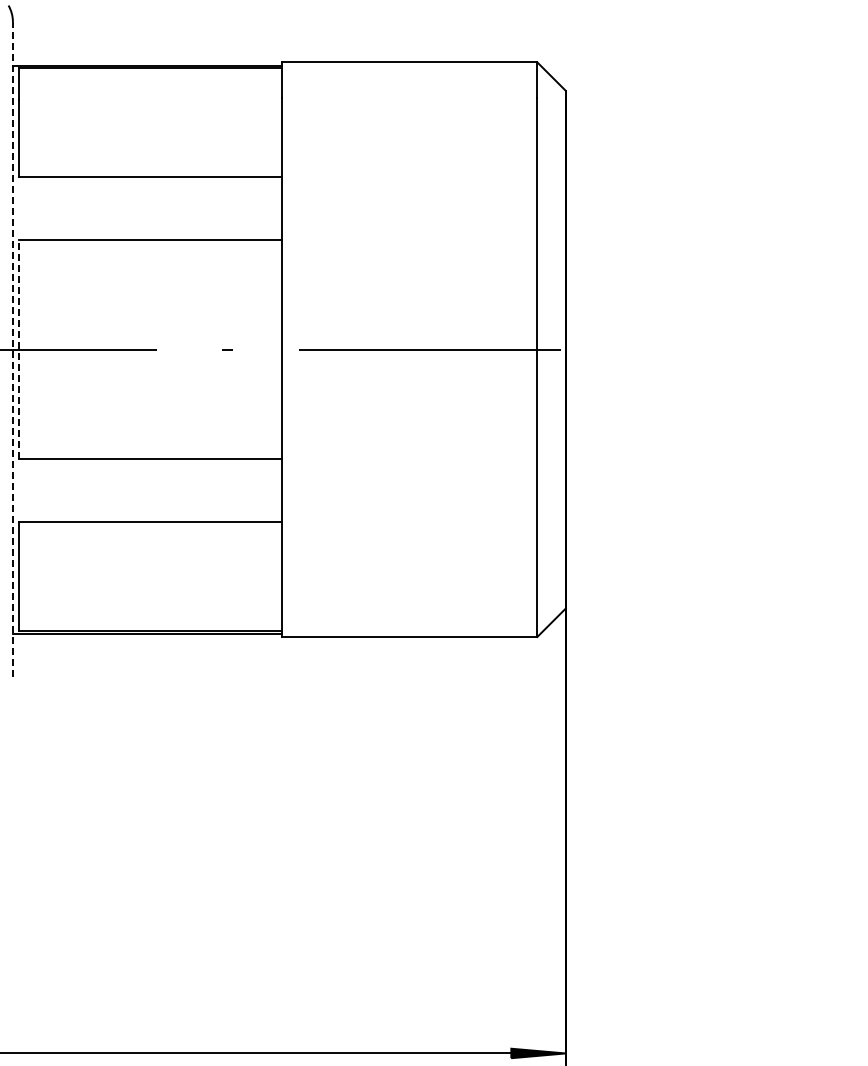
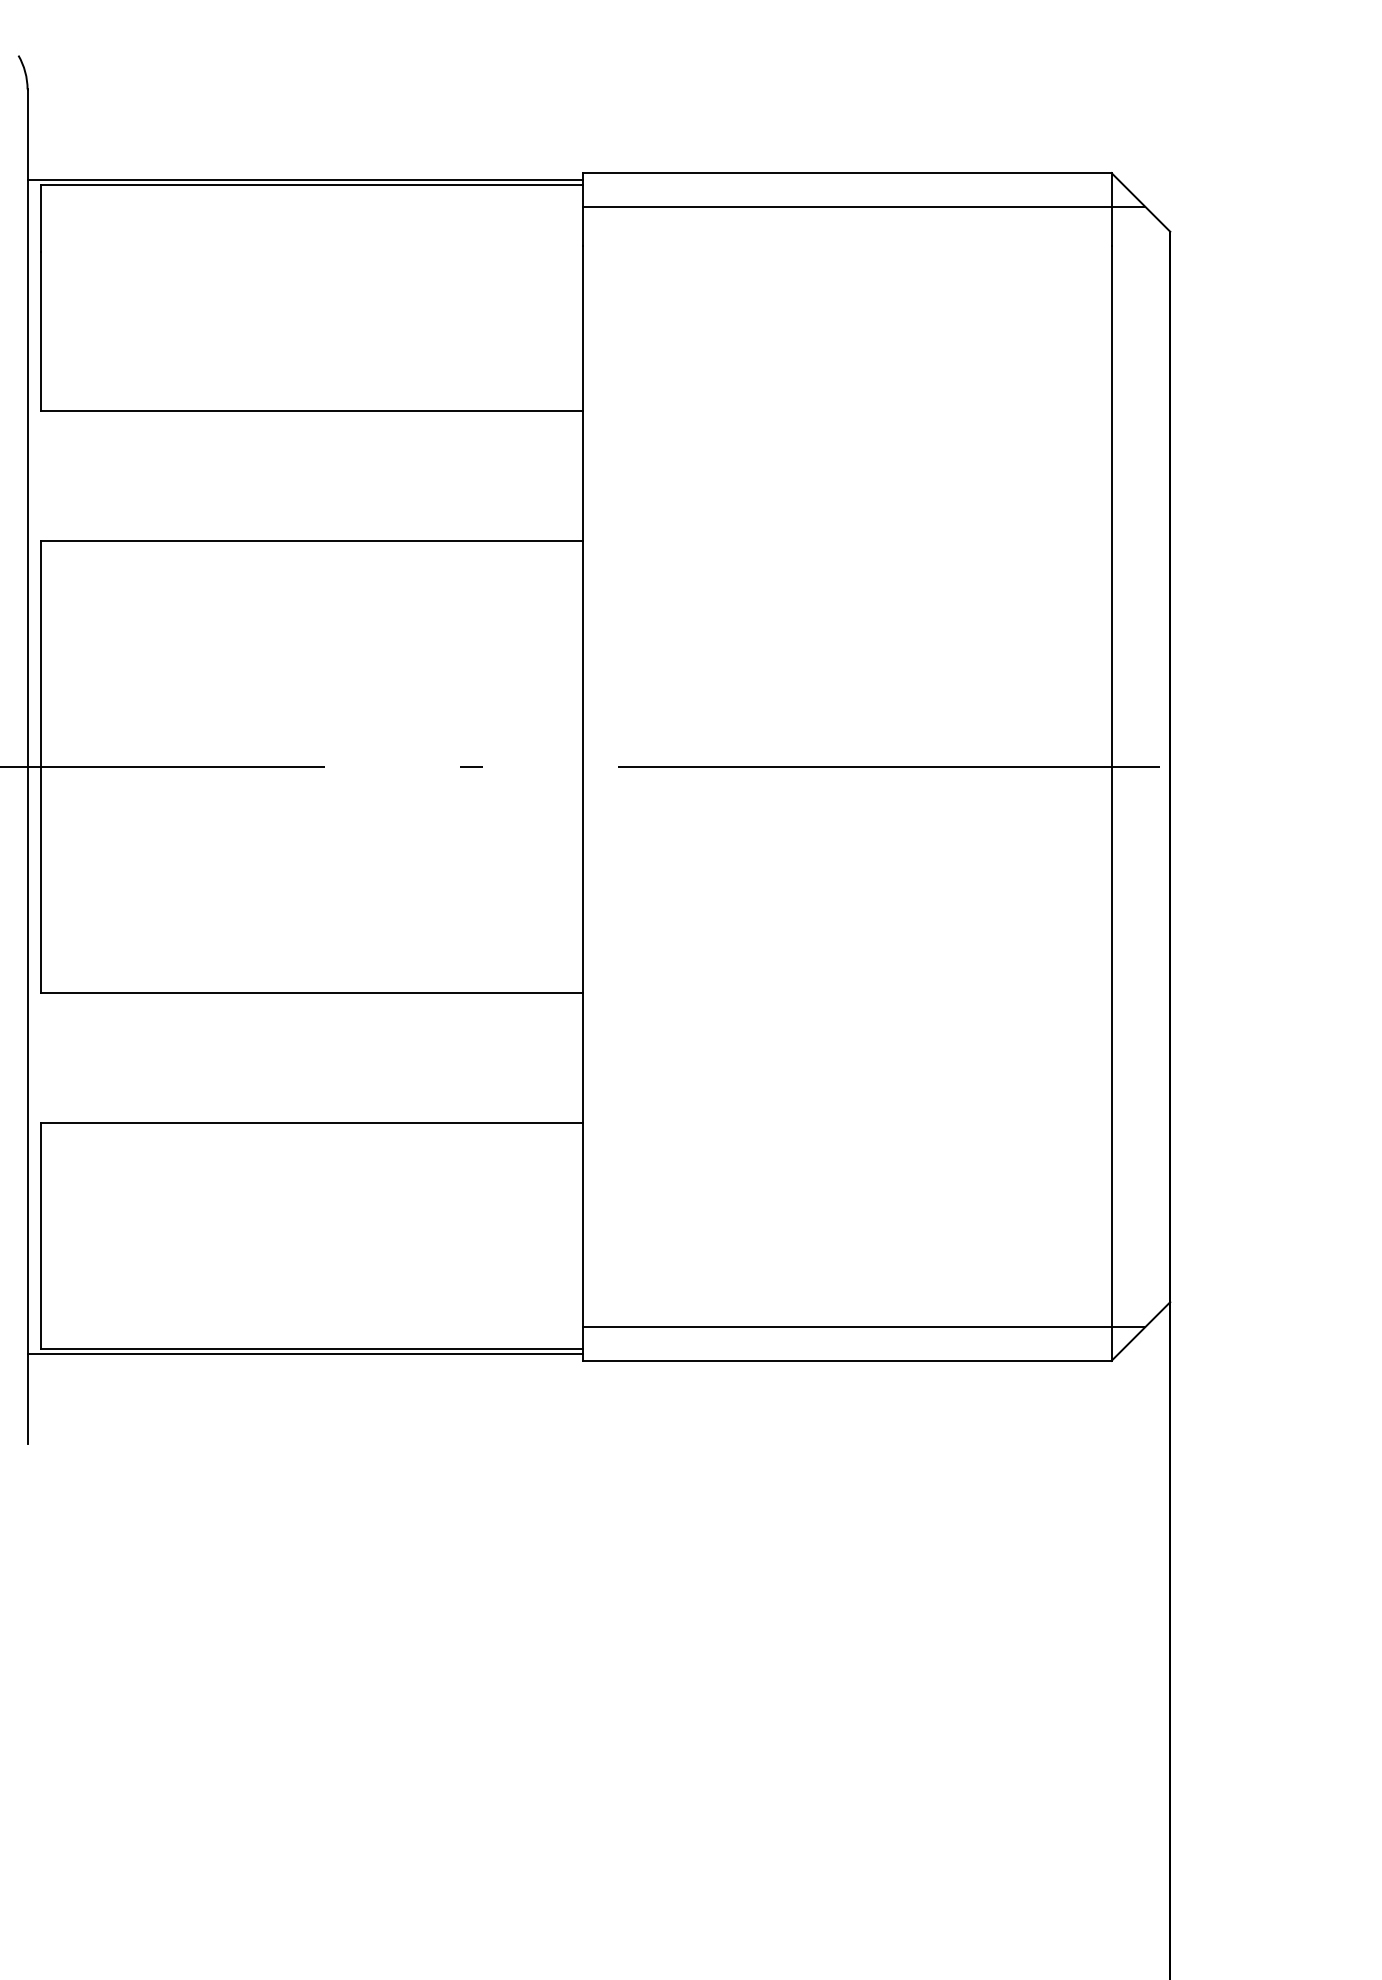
line: (417, 78) -> (863, 206), added
line: (12, 349) -> (26, 766), dashed -> solid
line: (19, 349) -> (41, 766), dashed -> solid
line: (417, 620) -> (863, 1326), added

